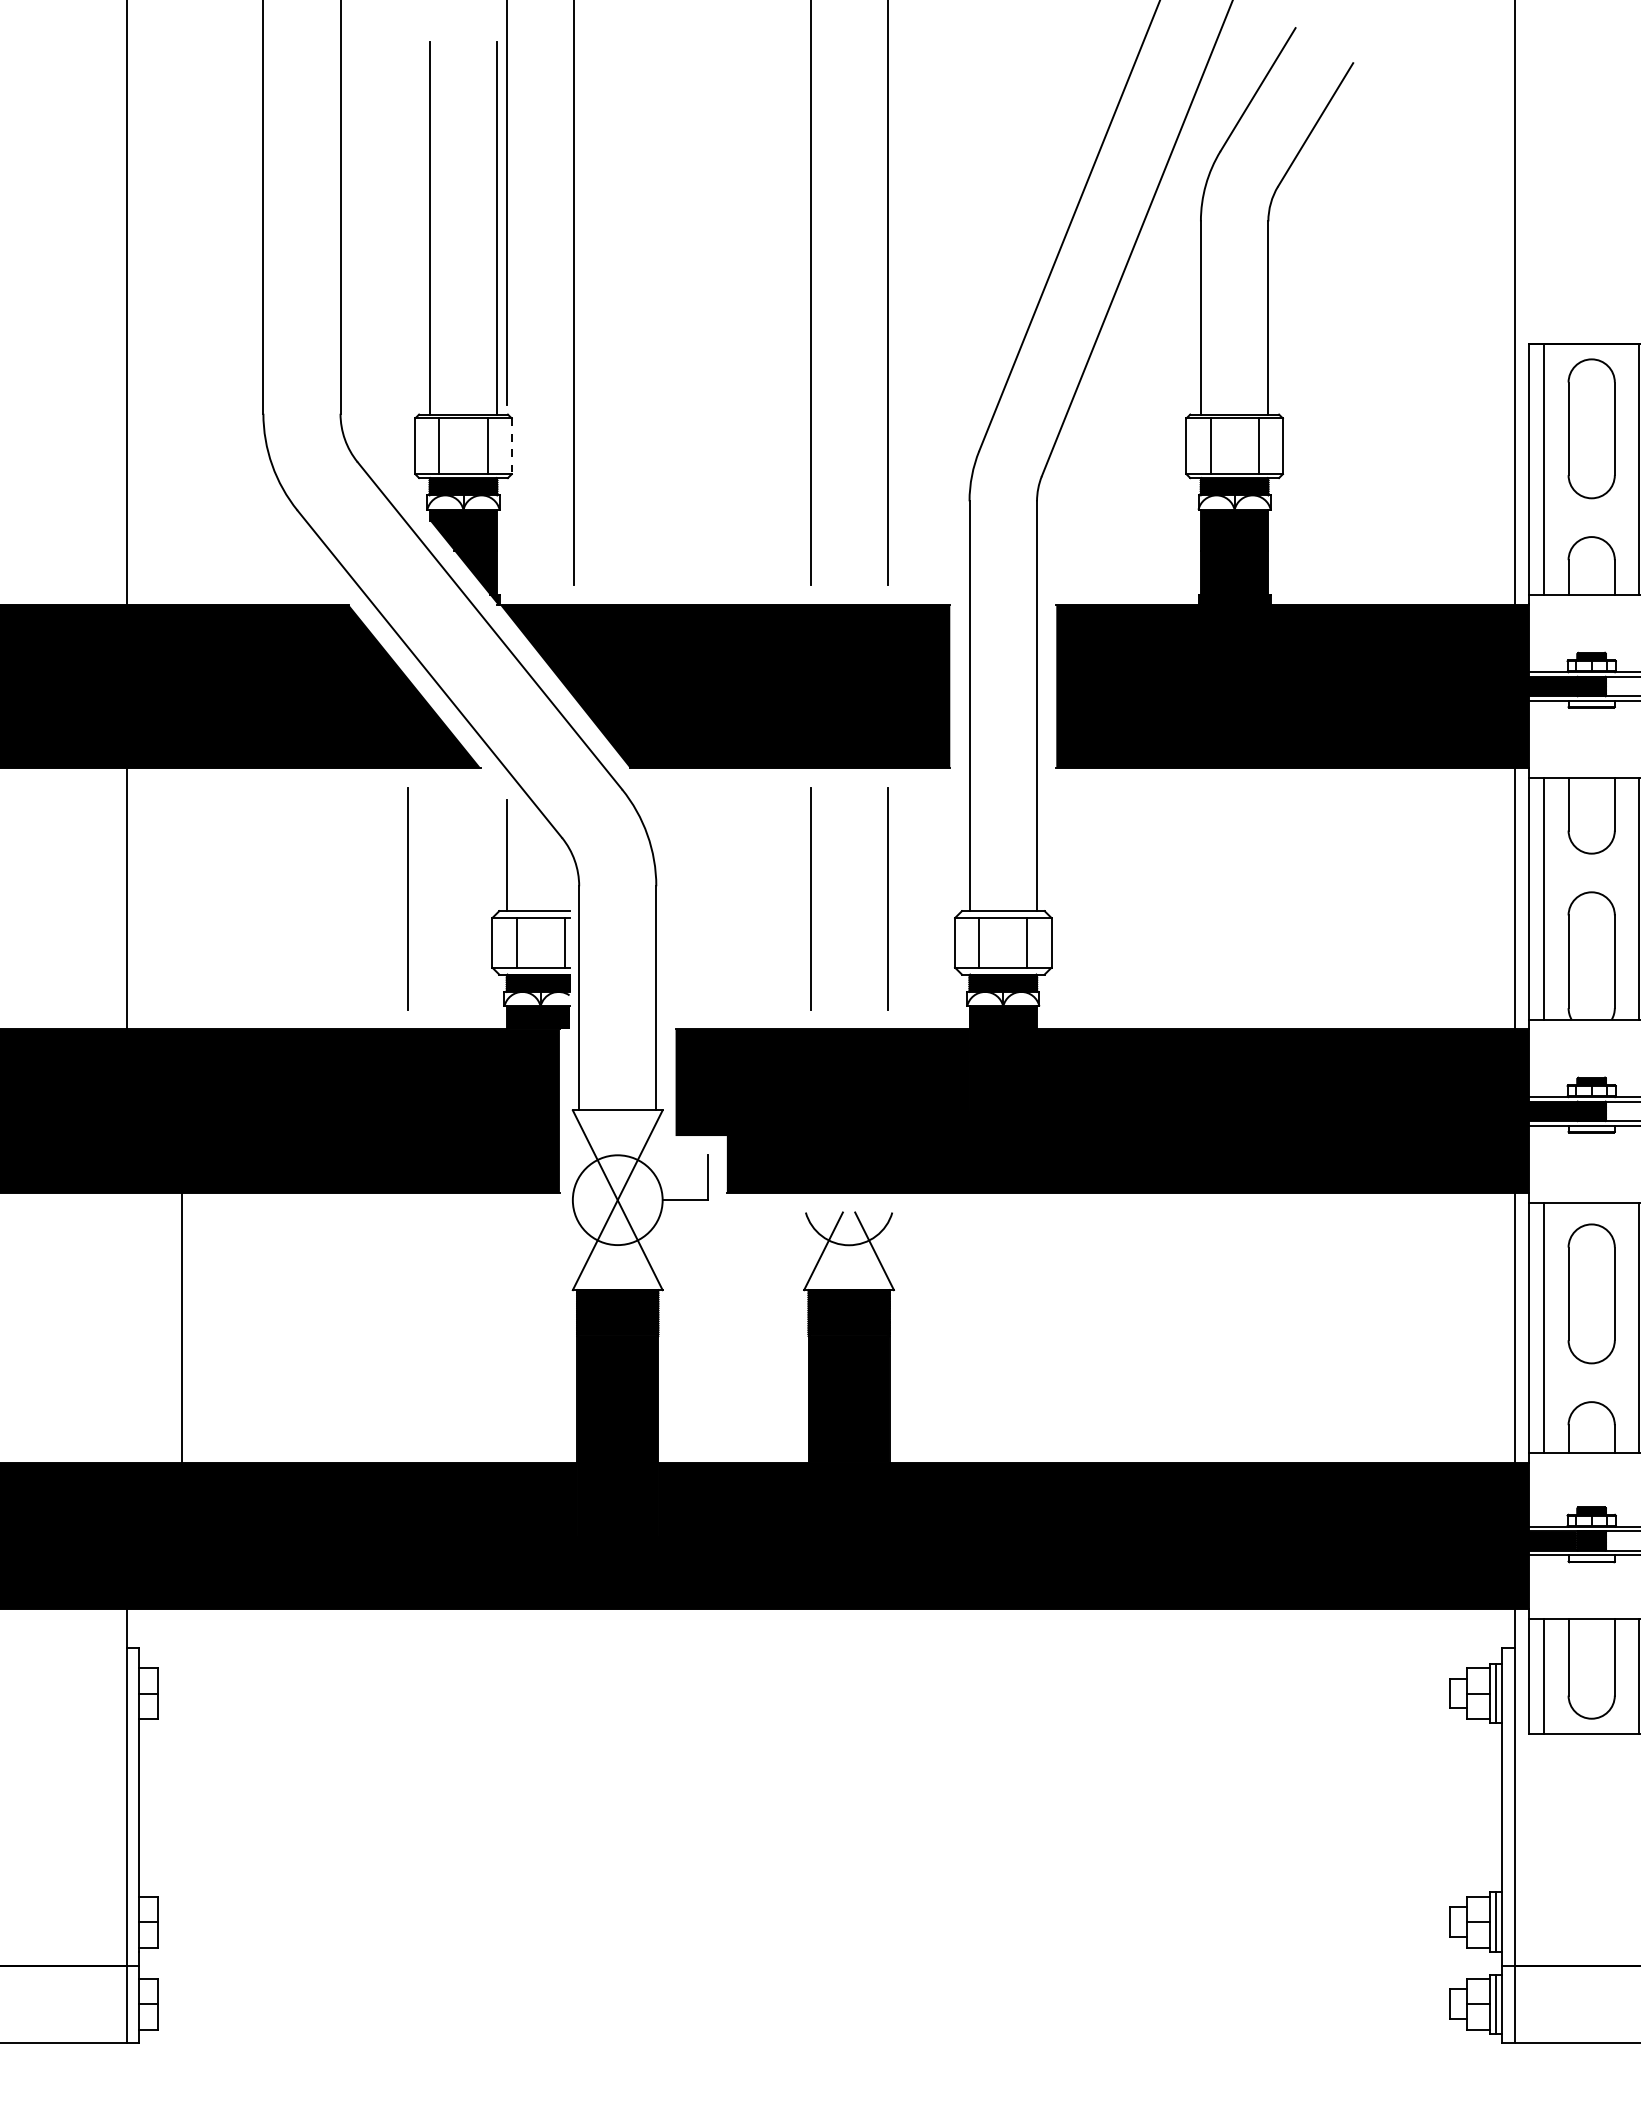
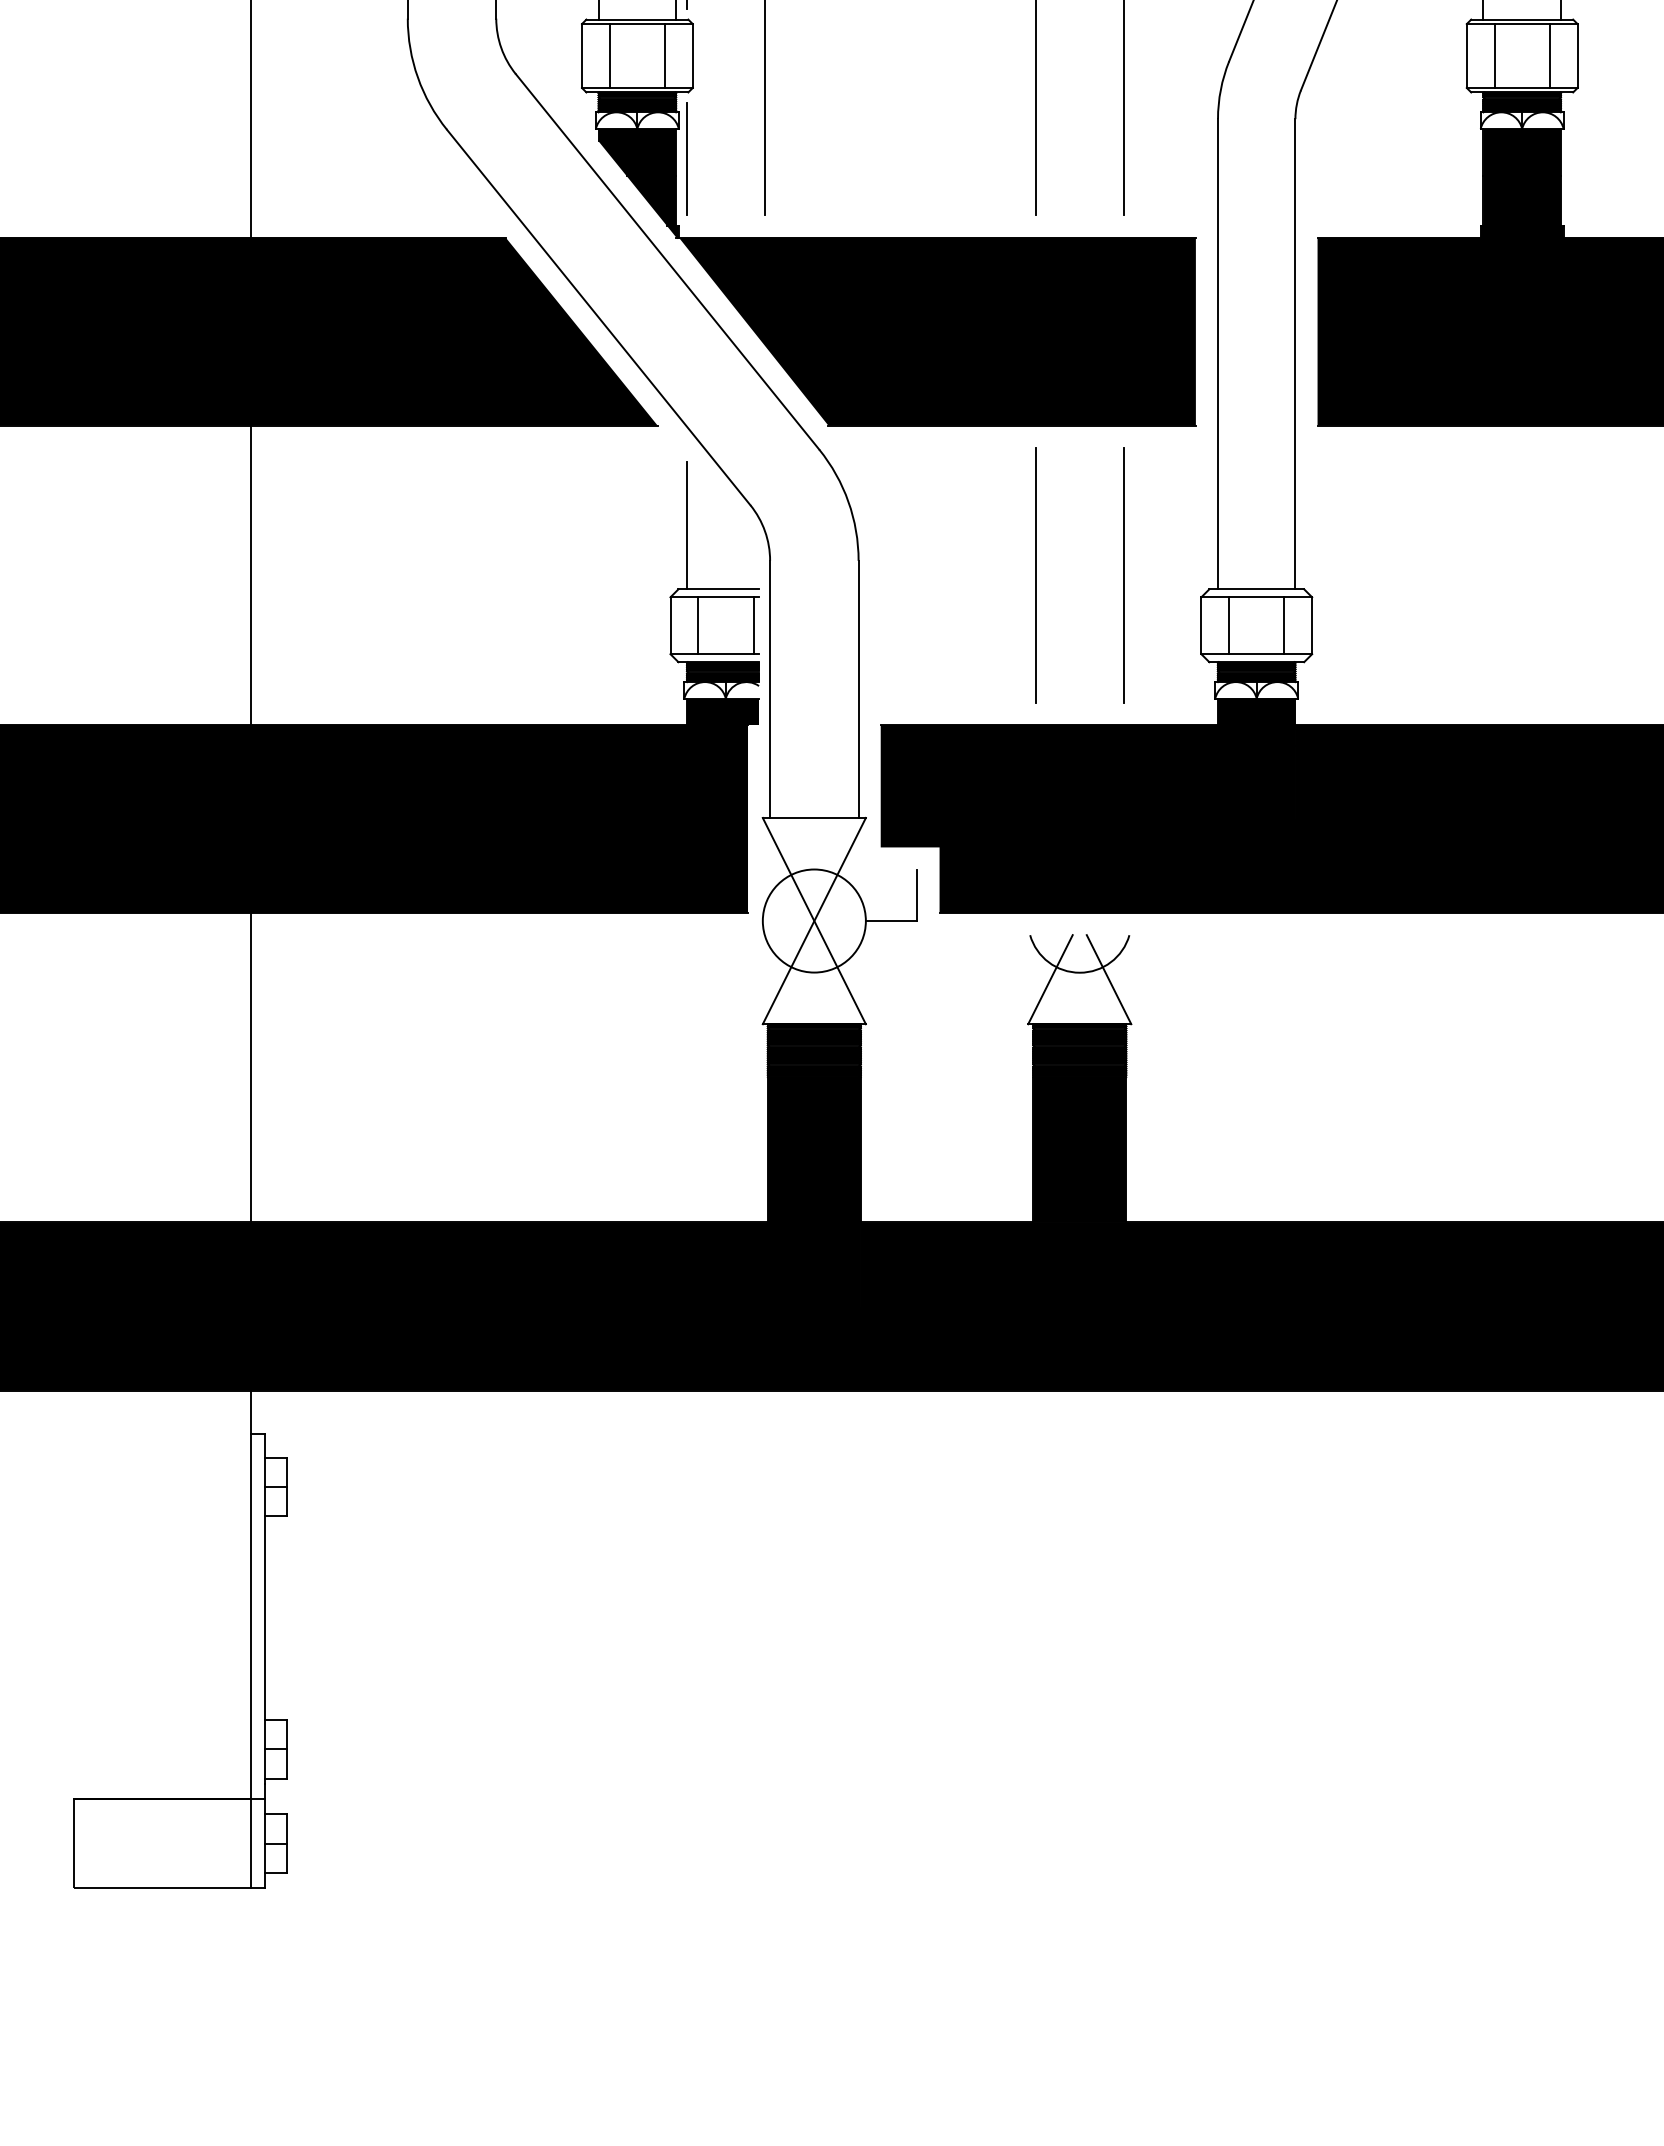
line: (511, 446) -> (692, 56), dashed -> solid
line: (506, 536) -> (686, 159), added
line: (407, 898) -> (573, 574), removed
line: (181, 1327) -> (250, 1067), moved

